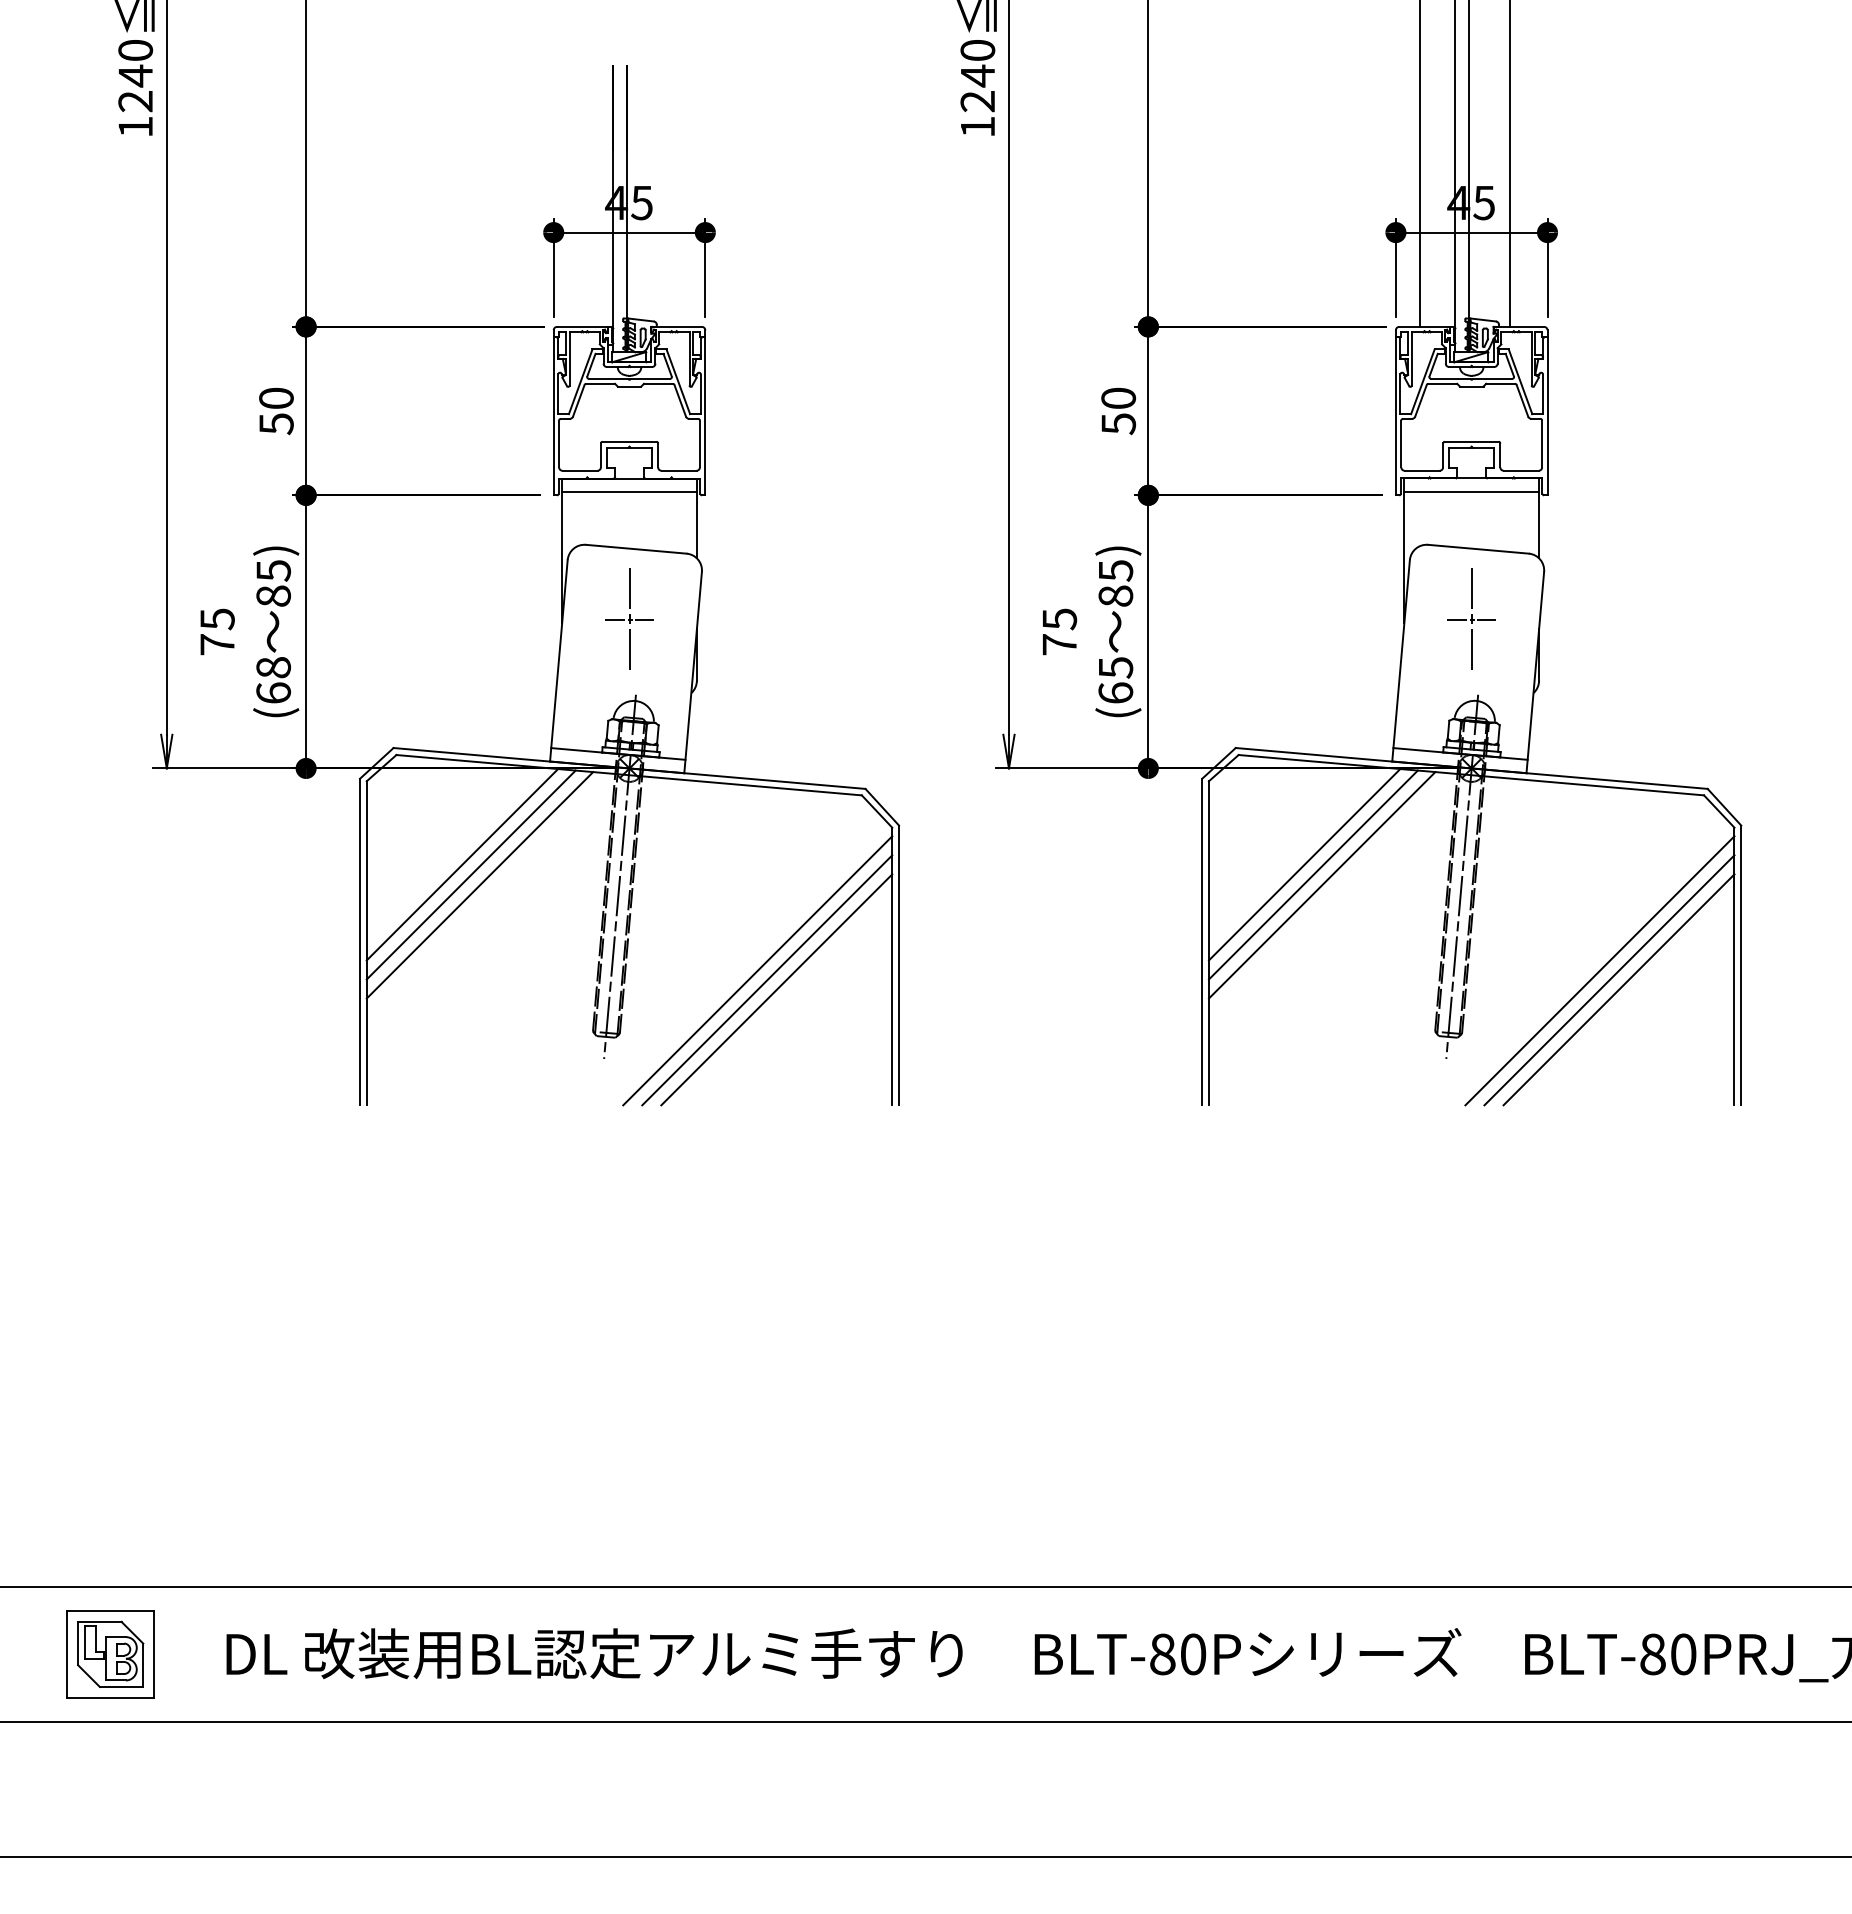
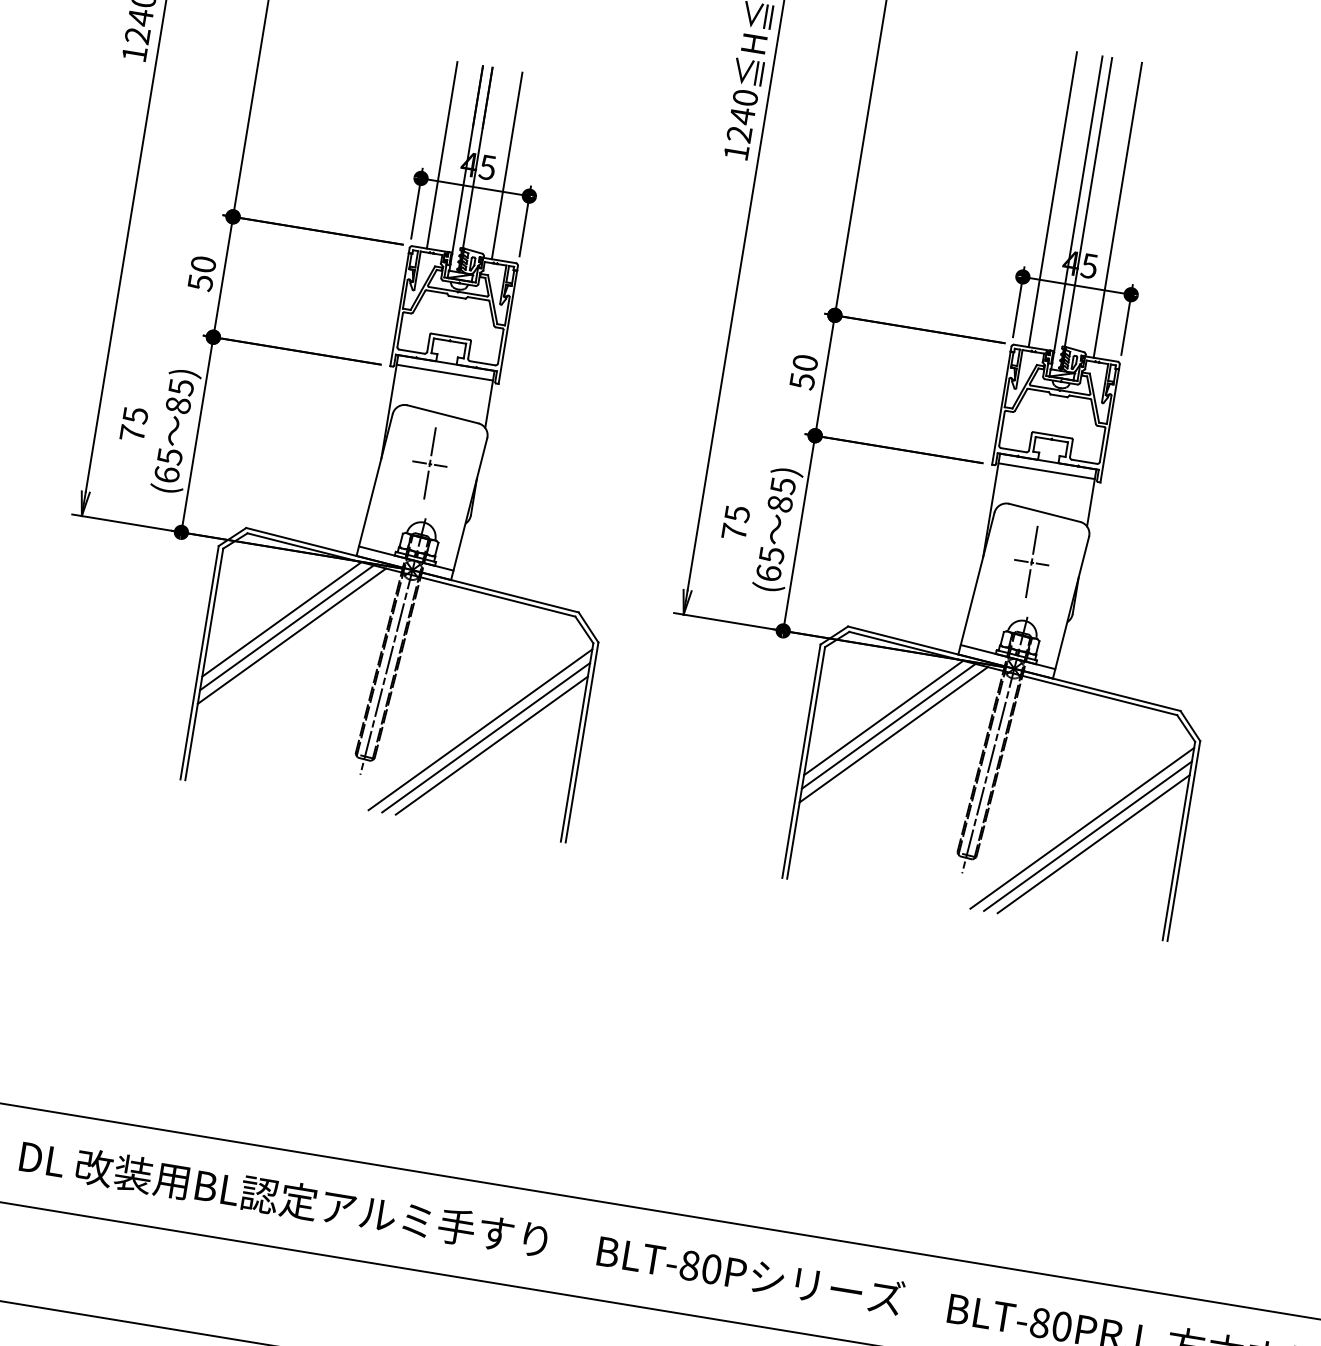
line: (577, 195) -> (442, 154), added
line: (668, 195) -> (507, 165), added
text: (273, 667) -> (169, 456), (68 -> (65

